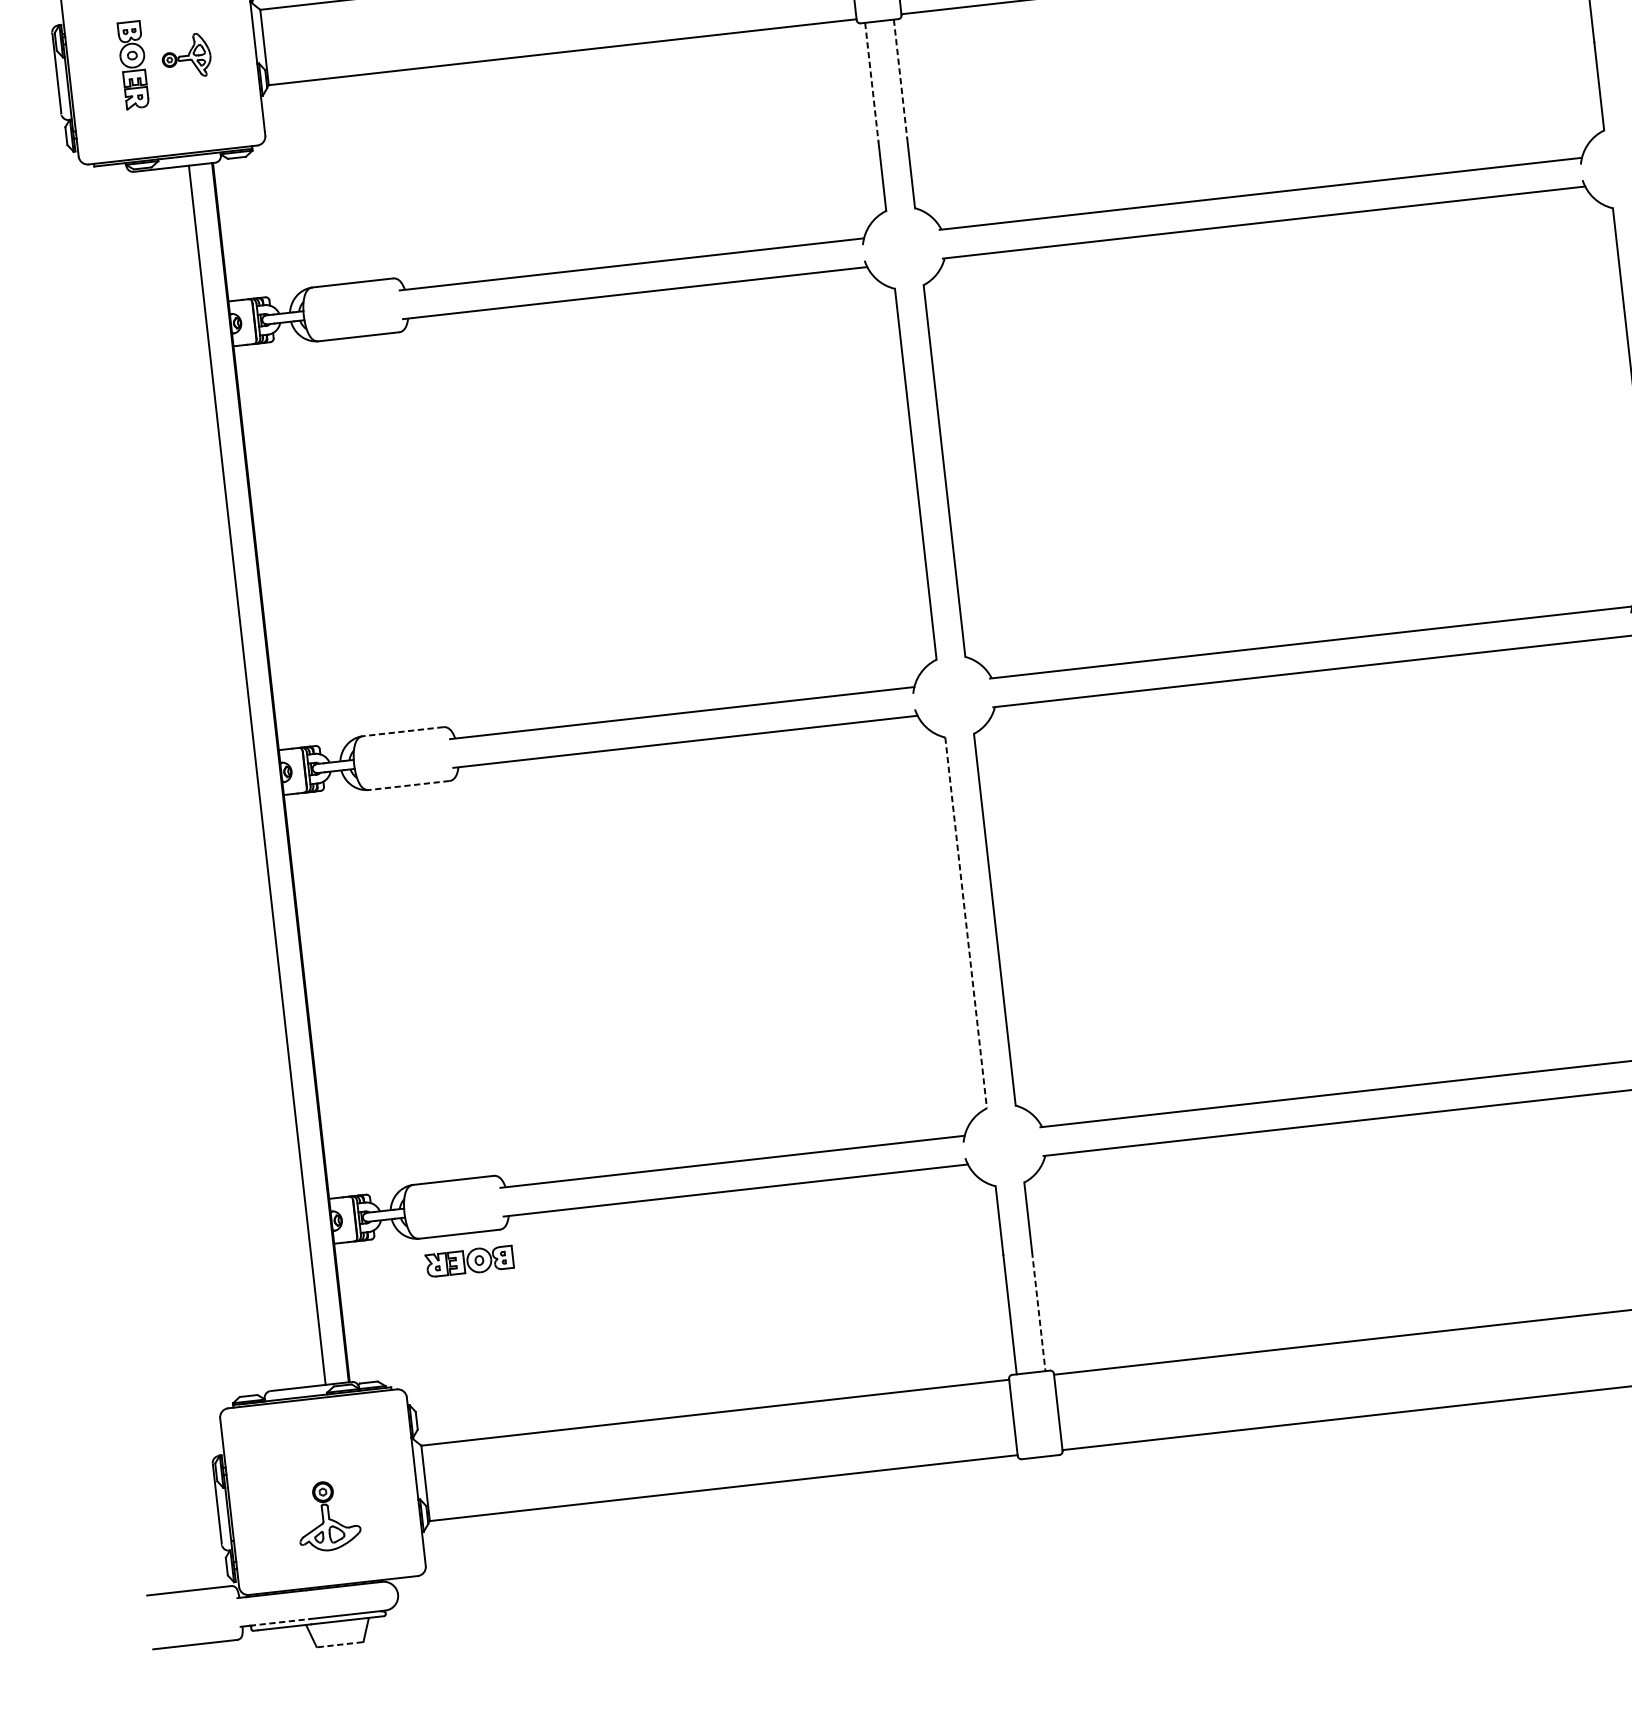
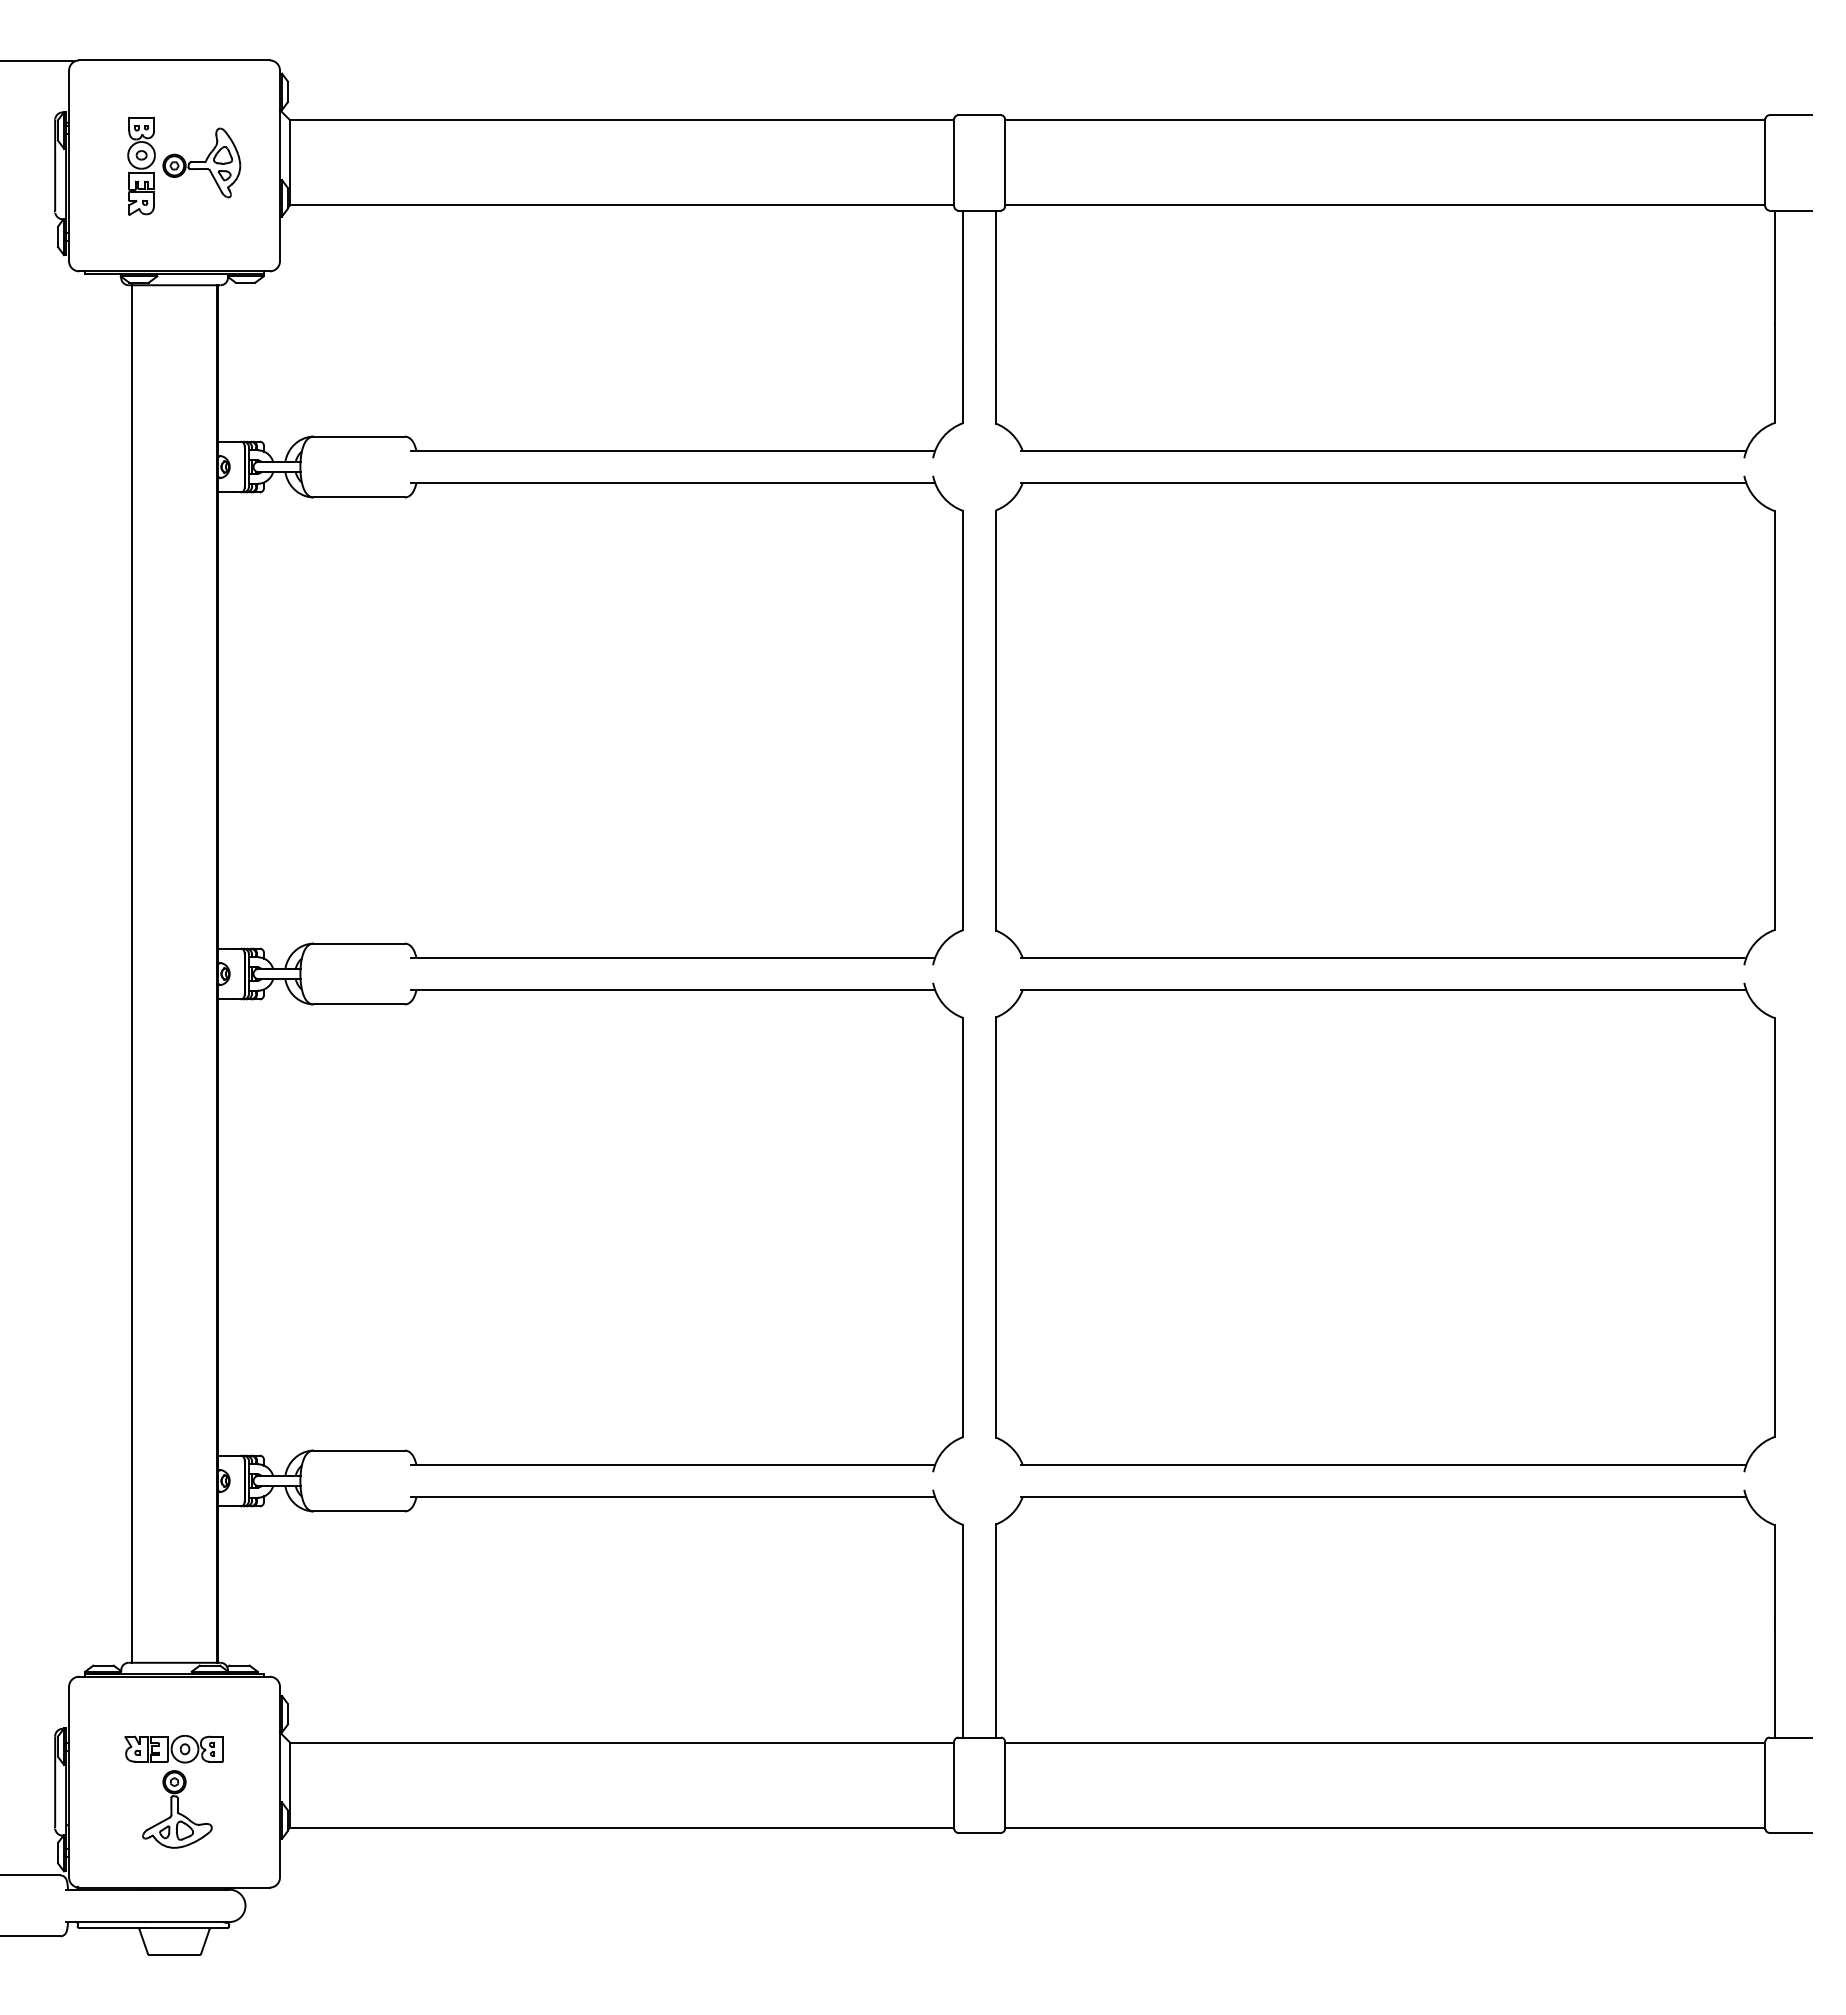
part: (186, 56) -> (201, 162), size x1.43
line: (900, 79) -> (995, 278), dashed -> solid
line: (871, 83) -> (963, 278), dashed -> solid
line: (402, 731) -> (358, 943), dashed -> solid
line: (256, 774) -> (131, 973), moved
line: (408, 785) -> (358, 1004), dashed -> solid
line: (966, 922) -> (963, 1227), dashed -> solid
part: (469, 1261) -> (173, 1749), moved
line: (1038, 1311) -> (995, 1670), dashed -> solid
line: (279, 1622) -> (109, 1922), dashed -> solid
line: (340, 1644) -> (174, 1954), dashed -> solid

